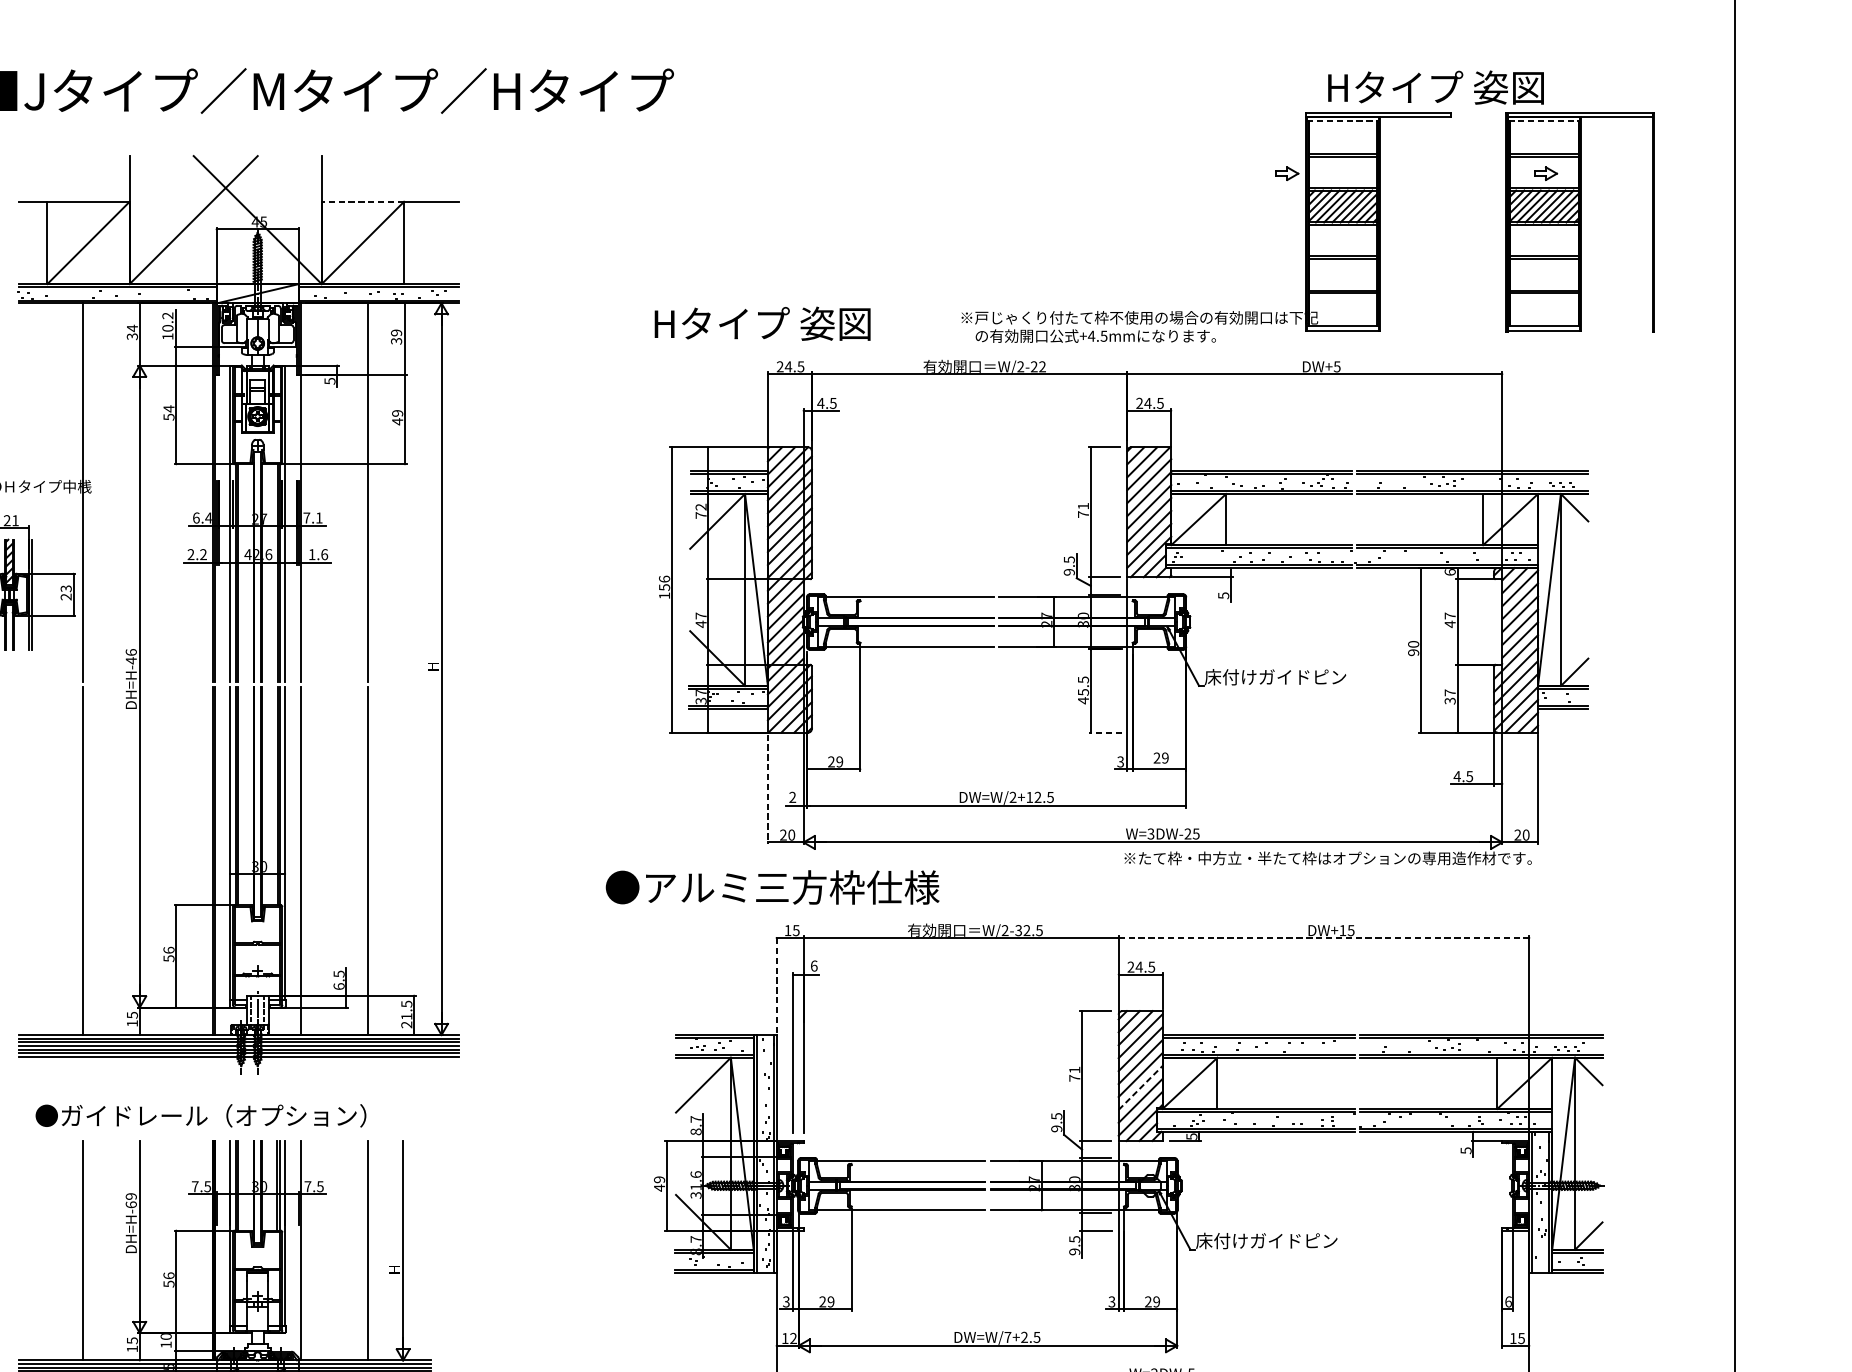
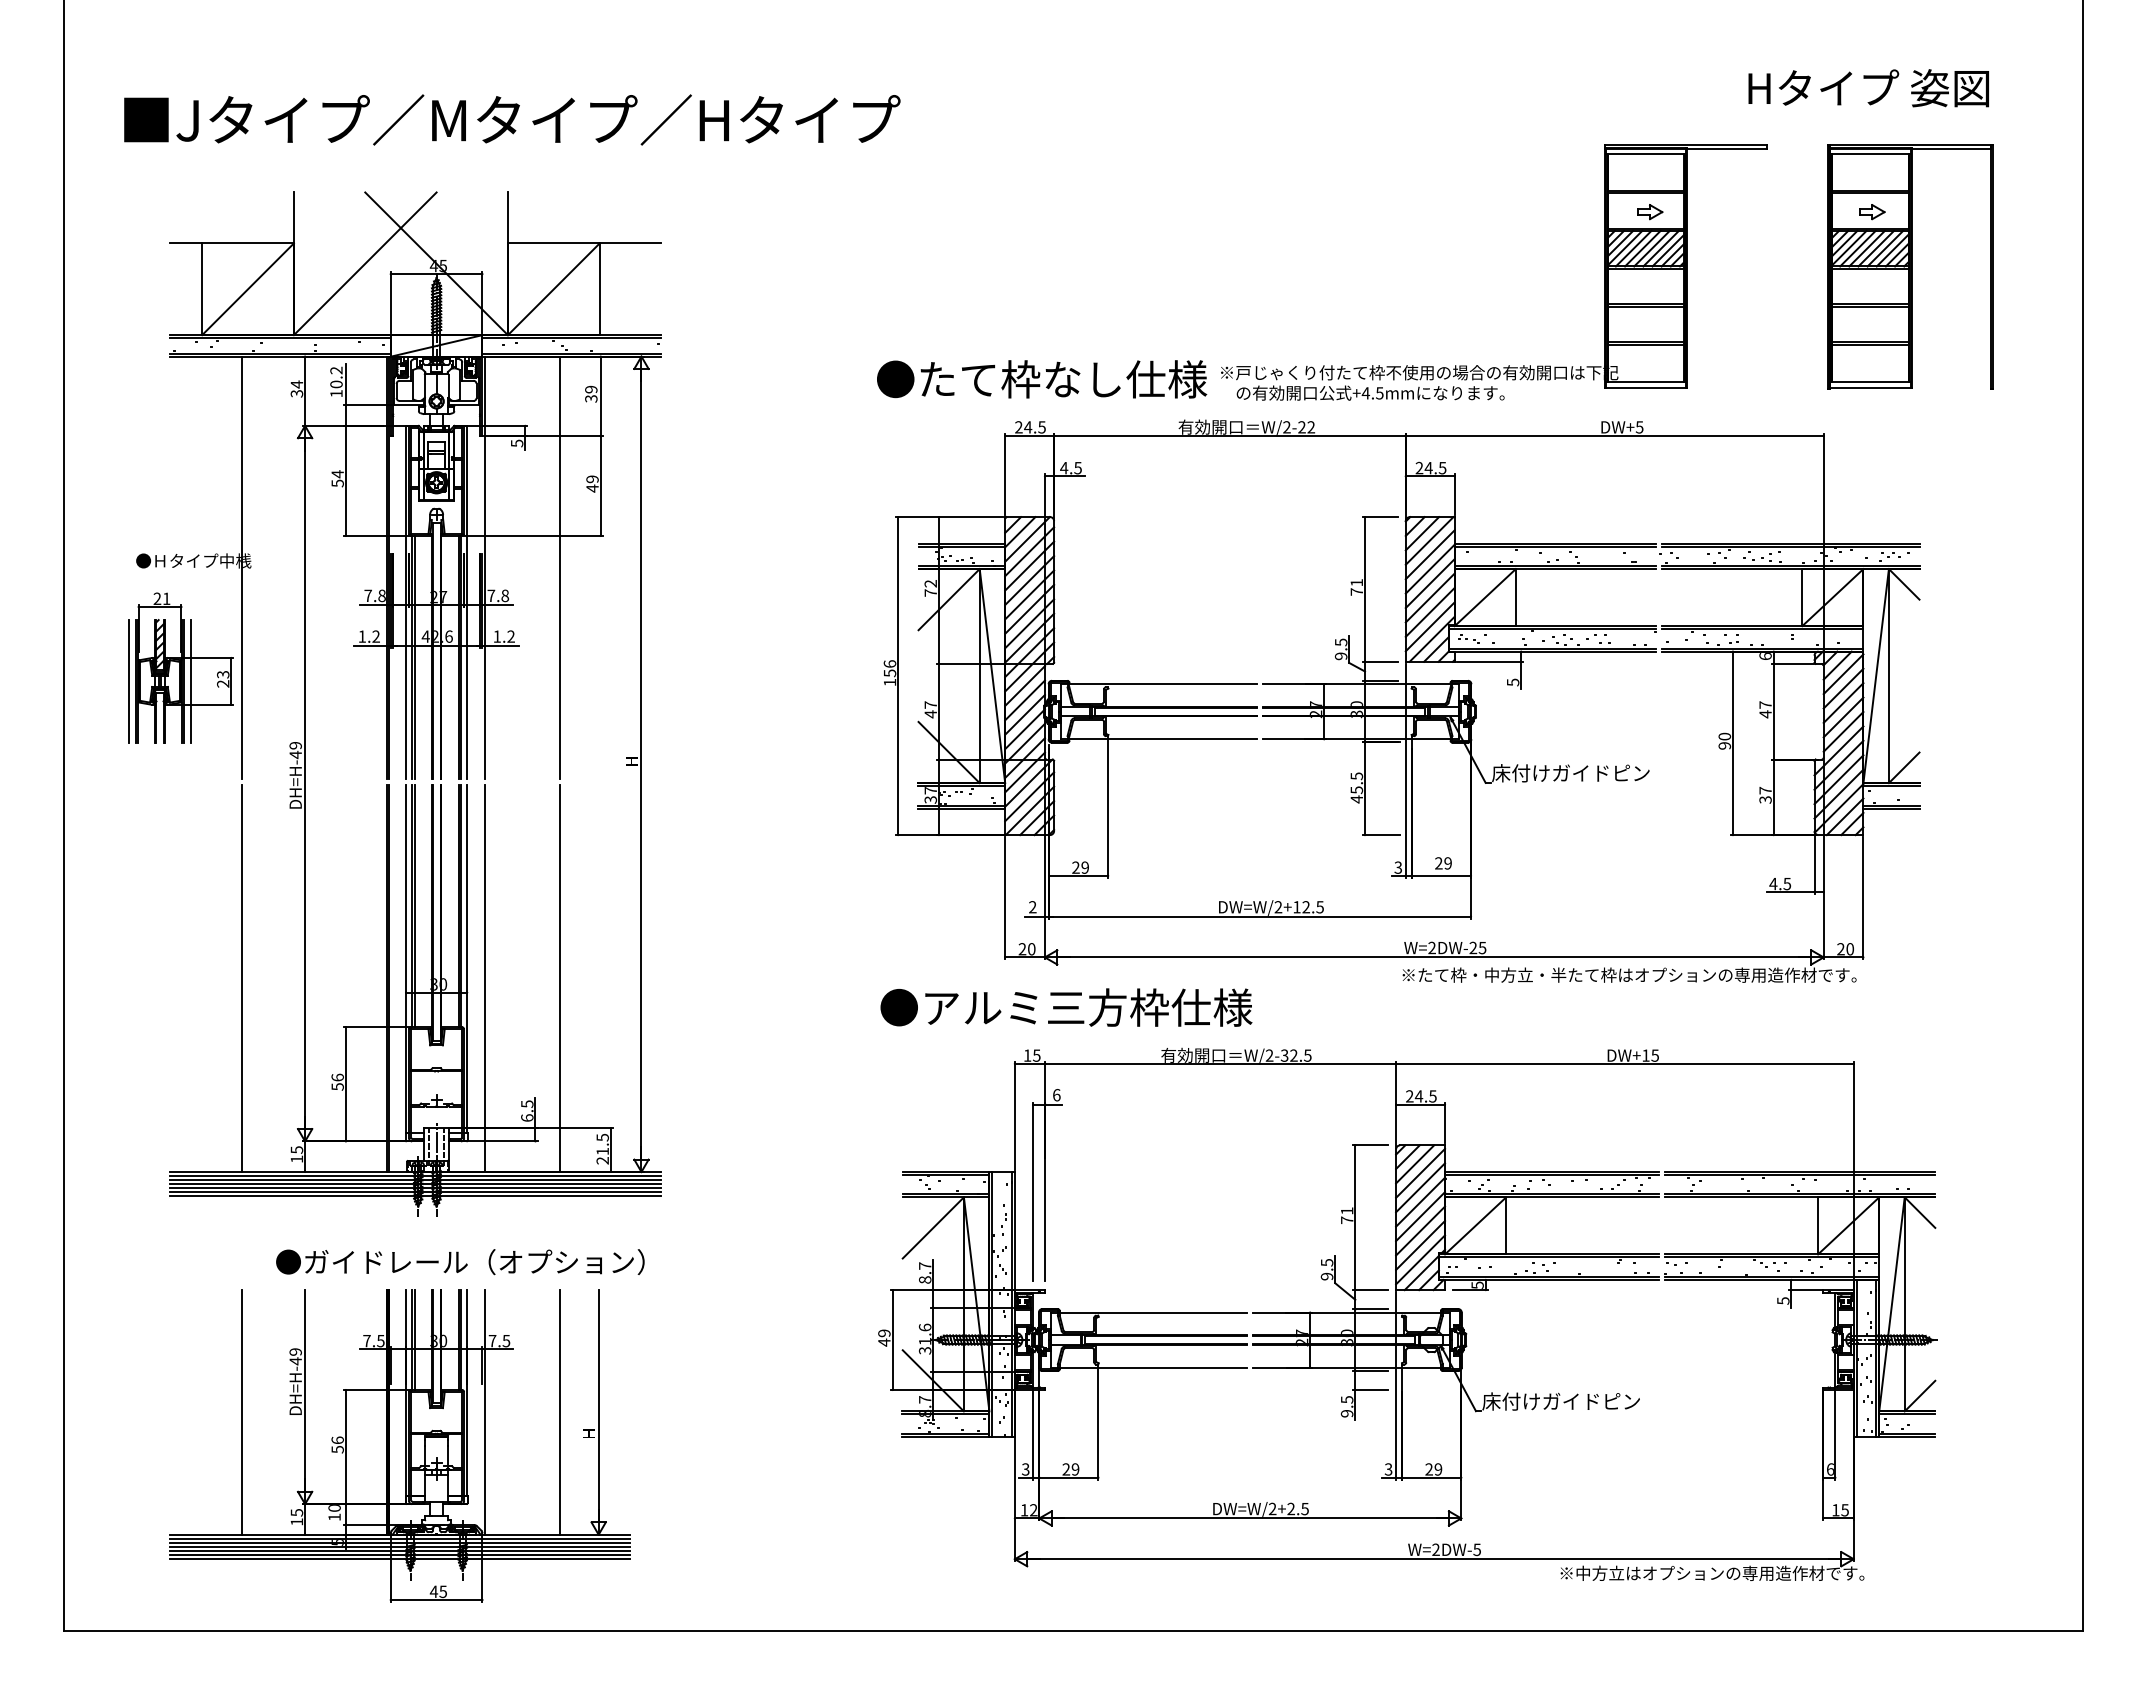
text: (1435, 87) -> (1868, 88), moved
line: (1343, 121) -> (1646, 153), dashed -> solid
line: (1544, 121) -> (1870, 153), dashed -> solid
part: (1287, 174) -> (1650, 212), moved
line: (362, 201) -> (553, 243), dashed -> solid
text: (801, 323) -> (1042, 379), Hタイプ 姿図 -> ●たて枠なし仕様
text: (202, 517) -> (374, 595), 6.4 -> 7.8
text: (319, 517) -> (505, 595), 7.1 -> 7.8
text: (191, 554) -> (362, 636), 2.2 -> 1.2
text: (324, 554) -> (510, 636), 1.6 -> 1.2
line: (36, 594) -> (190, 681), added
text: (131, 652) -> (295, 745), DH=H-46 -> DH=H-49
line: (1104, 733) -> (1380, 835), dashed -> solid
line: (768, 789) -> (1005, 898), dashed -> solid
text: (1150, 834) -> (1431, 948), W=3DW-25 -> W=2DW-25
text: (772, 887) -> (1066, 1007), moved
line: (1323, 937) -> (1624, 1063), dashed -> solid
line: (776, 984) -> (1014, 1115), dashed -> solid
line: (1140, 1088) -> (1420, 1231), dashed -> solid
text: (201, 1116) -> (460, 1262), moved
text: (131, 1205) -> (295, 1361), DH=H-69 -> DH=H-49
text: (1007, 1336) -> (1272, 1508), DW=W/7+2.5 -> DW=W/2+2.5

